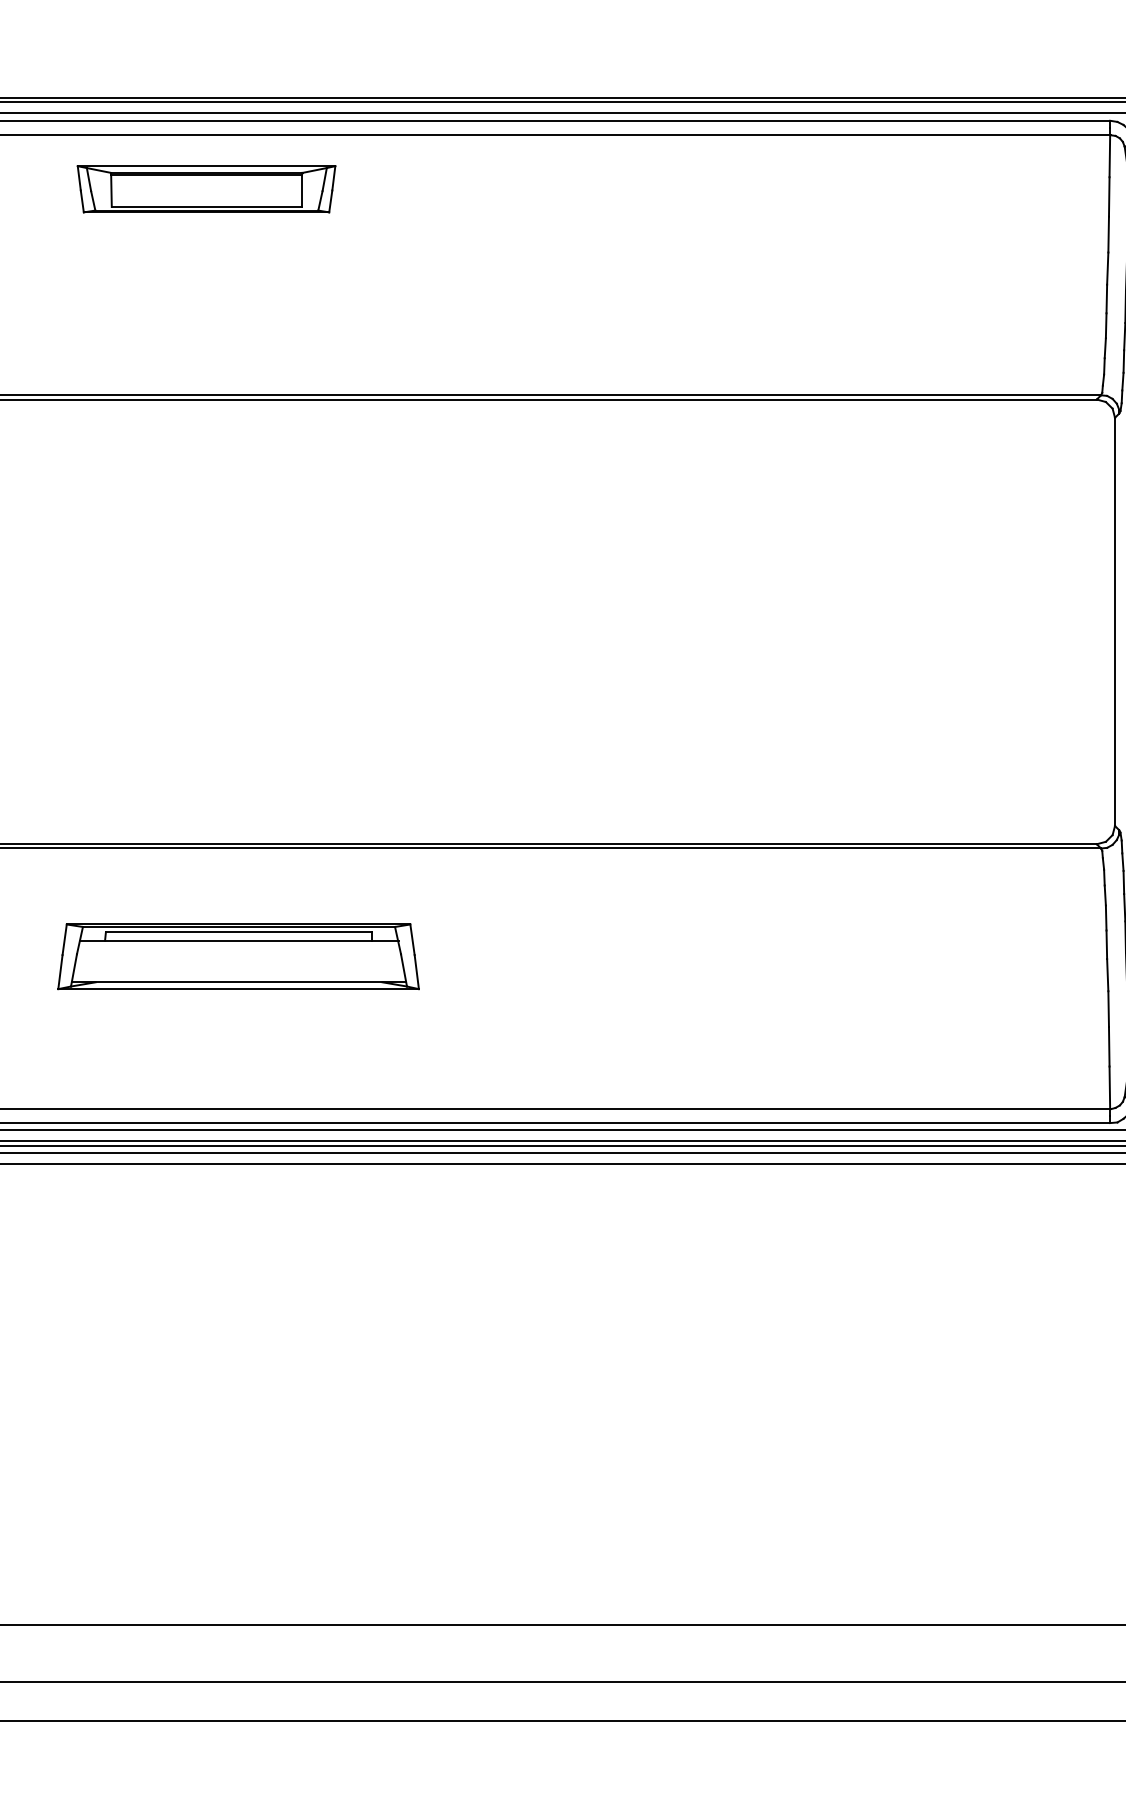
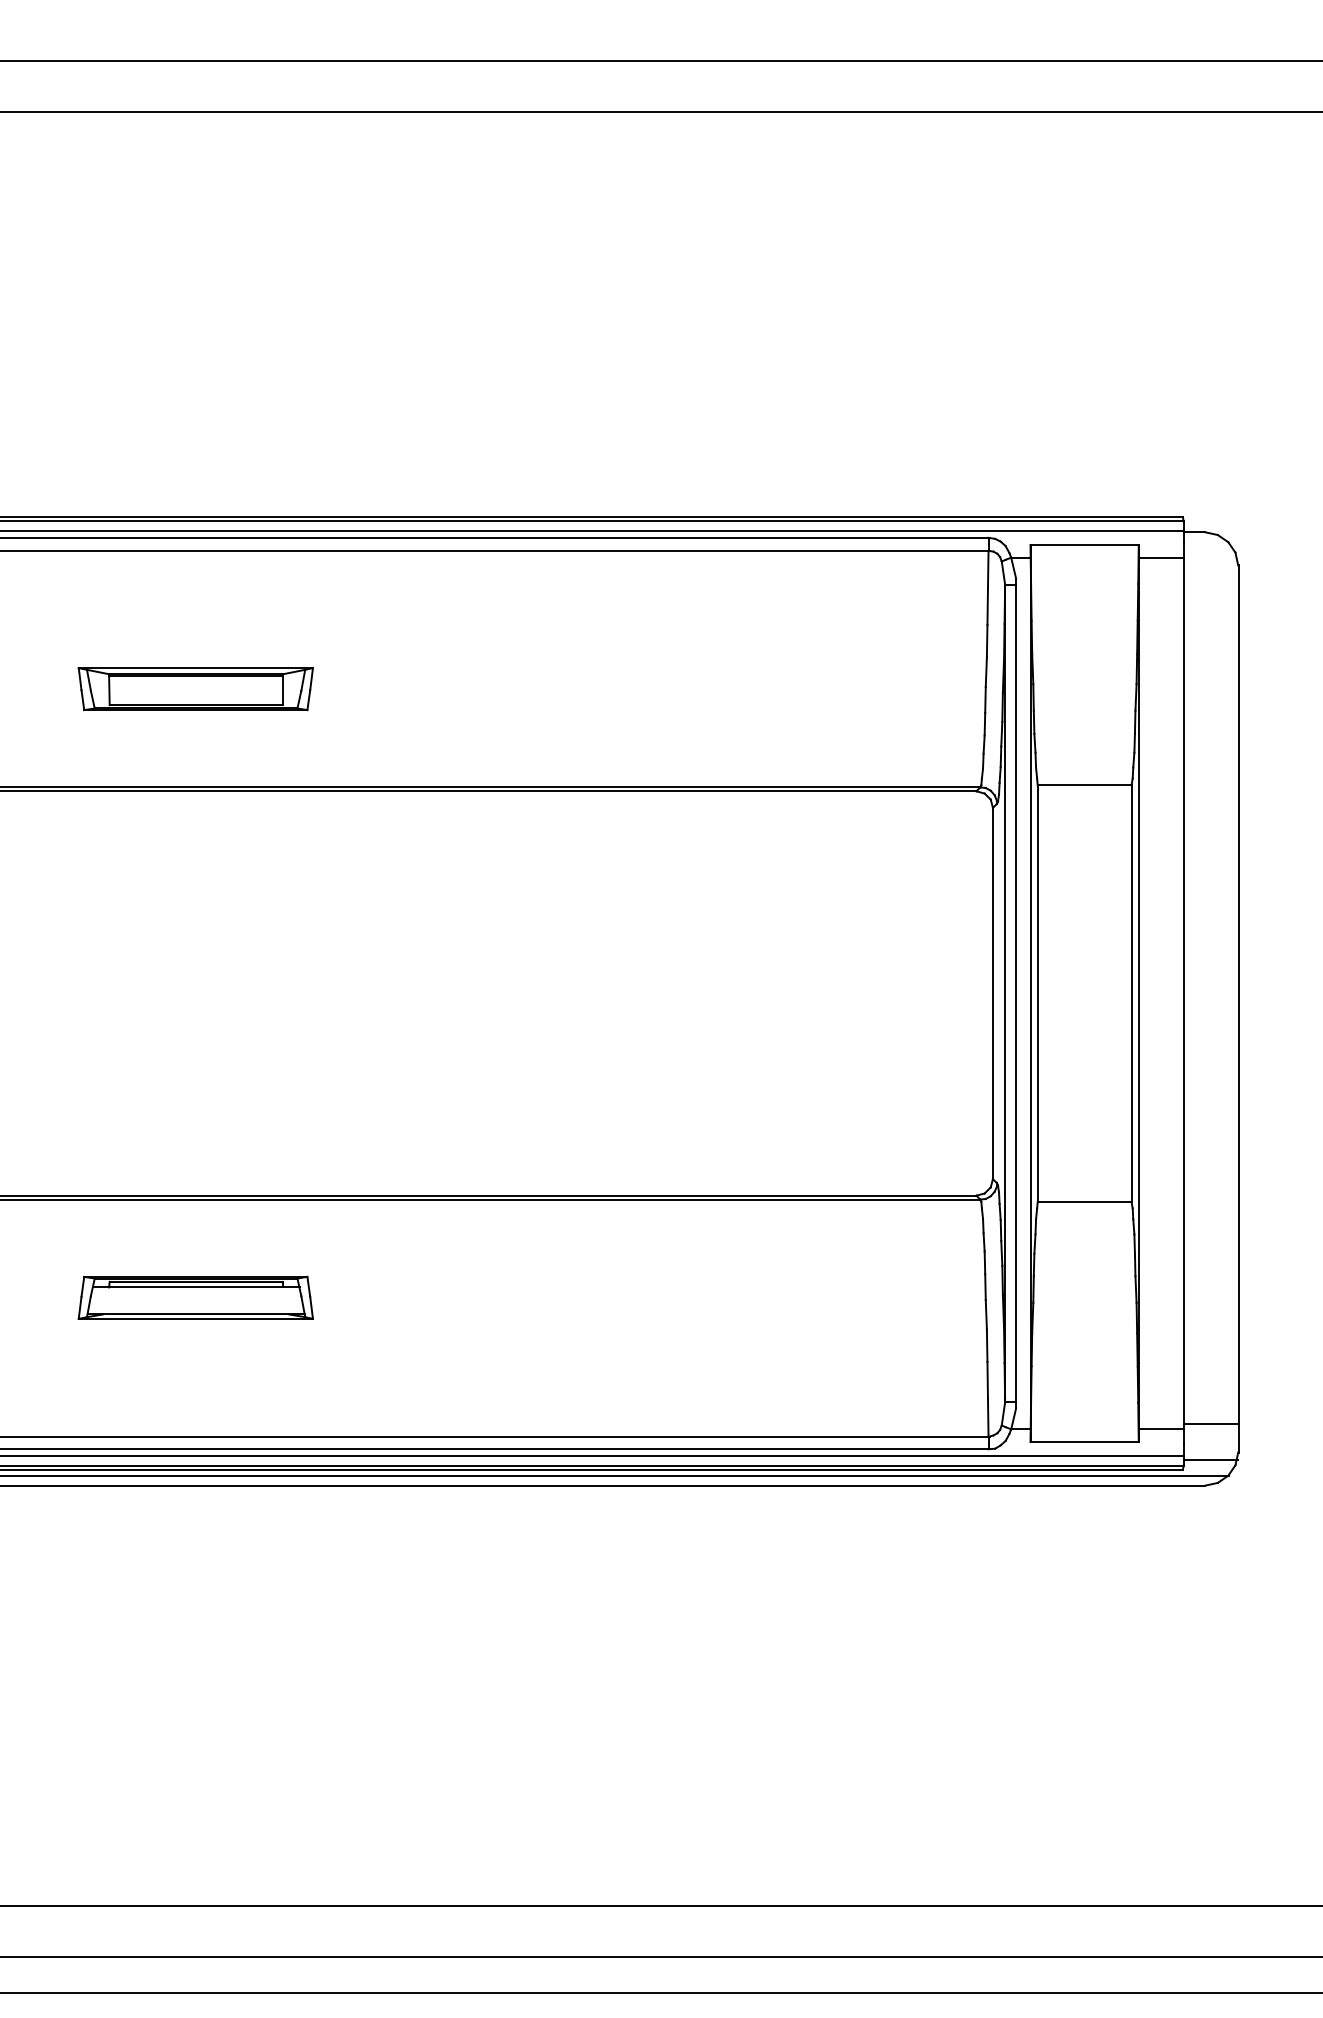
part: (206, 189) -> (195, 689), moved
part: (238, 956) -> (195, 1297), size x0.71

